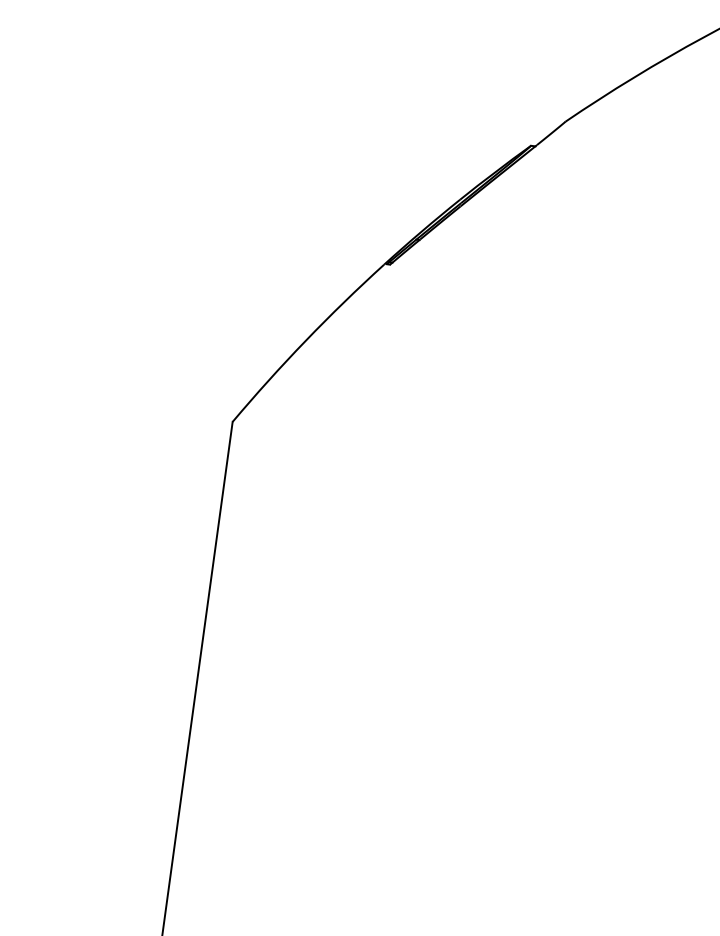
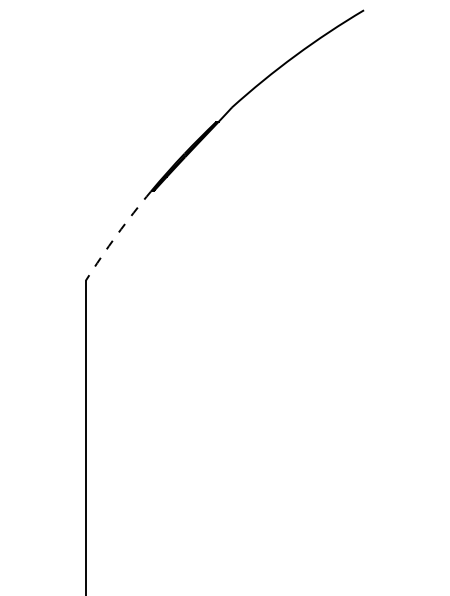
arc: (304, 339) -> (116, 234), solid -> dashed

